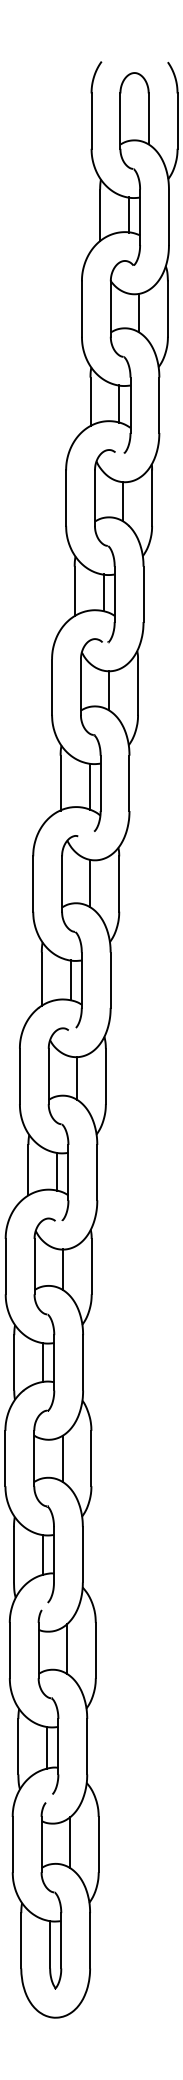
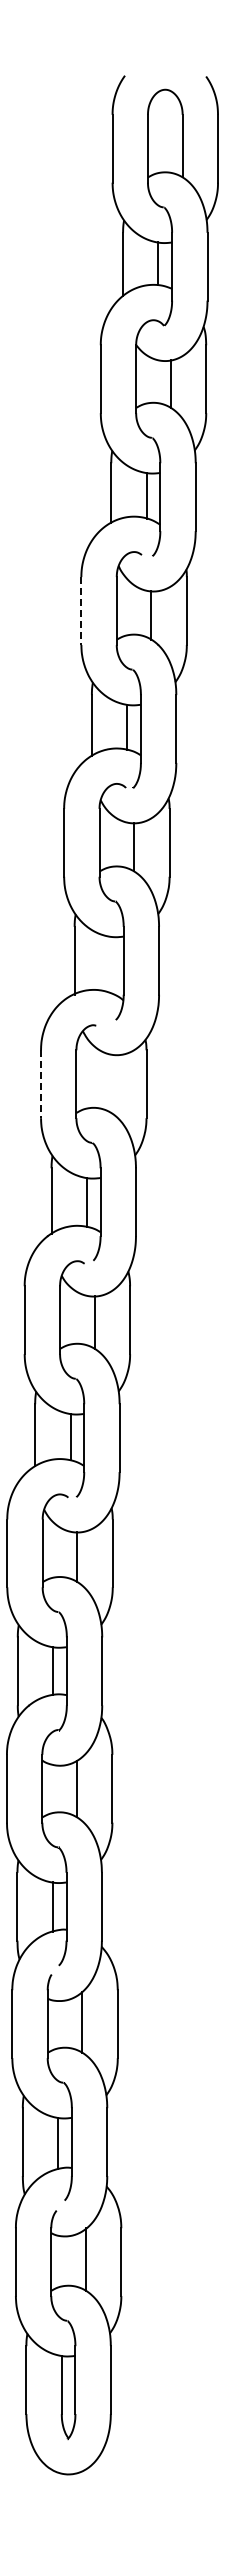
line: (66, 498) -> (81, 611), solid -> dashed
line: (89, 786) -> (110, 964), removed
line: (90, 883) -> (111, 1083), removed
line: (33, 884) -> (41, 1084), solid -> dashed

